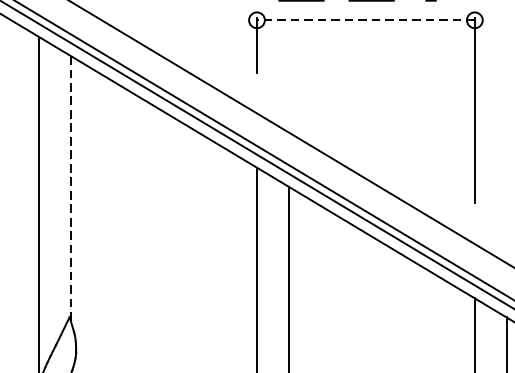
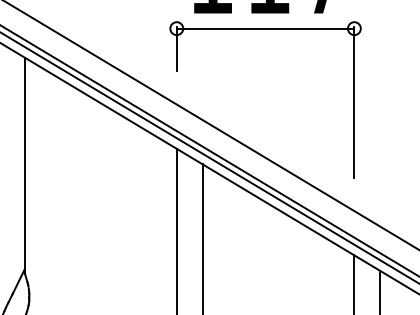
line: (365, 20) -> (265, 28), dashed -> solid
line: (70, 188) -> (24, 165), dashed -> solid

